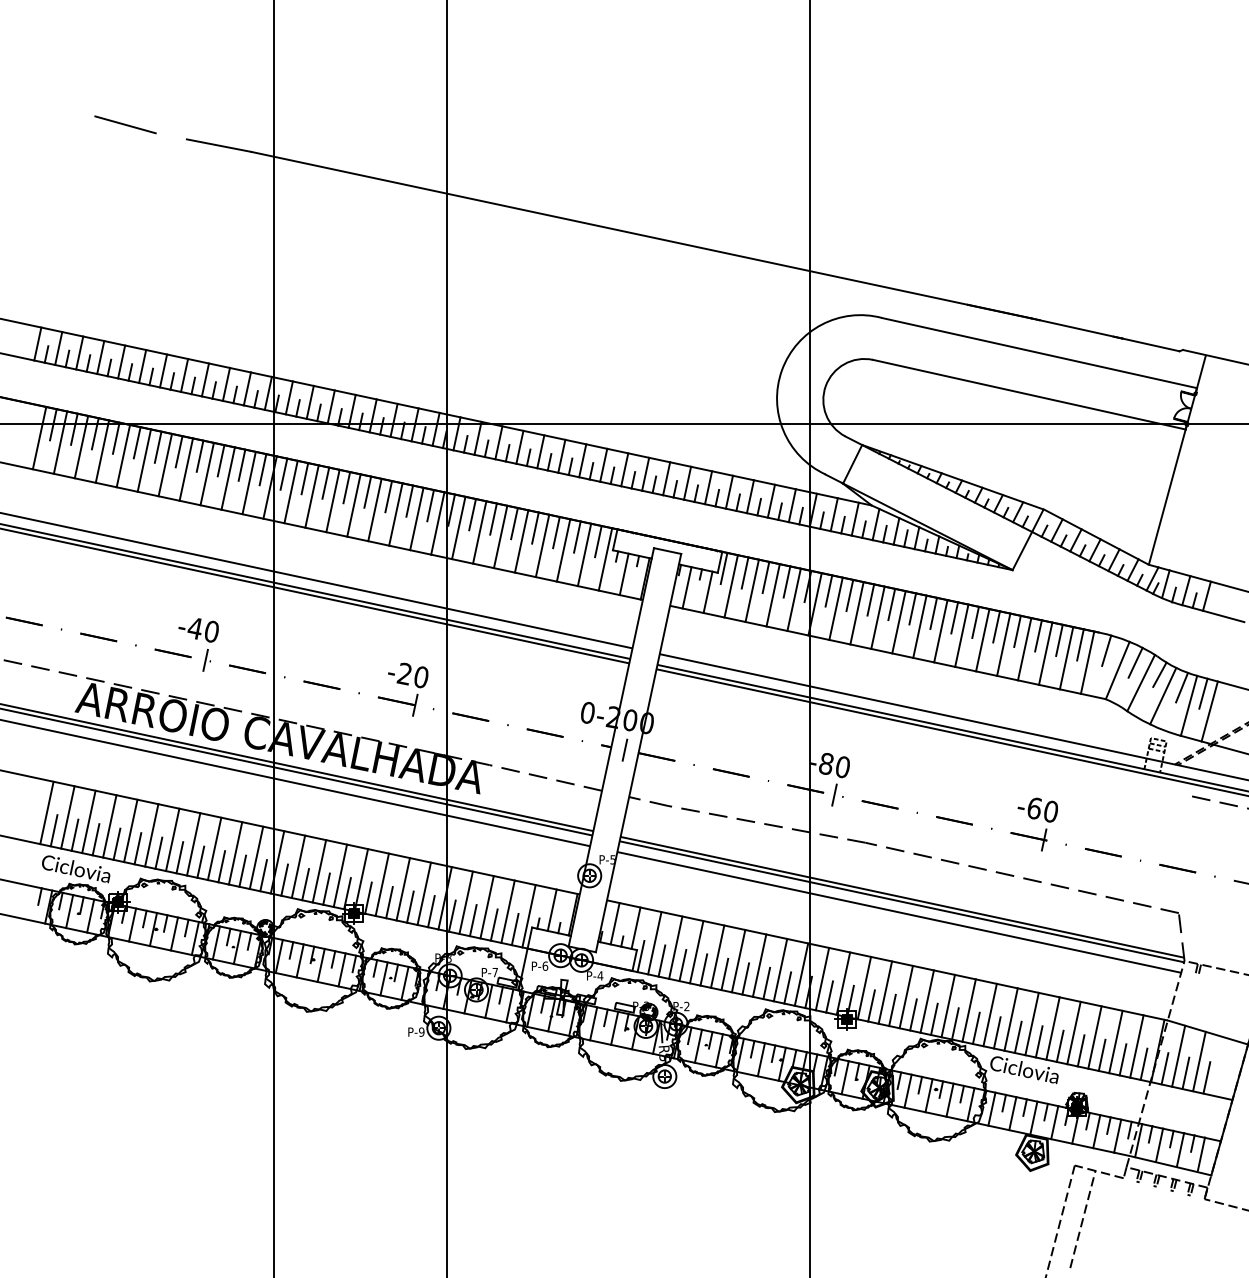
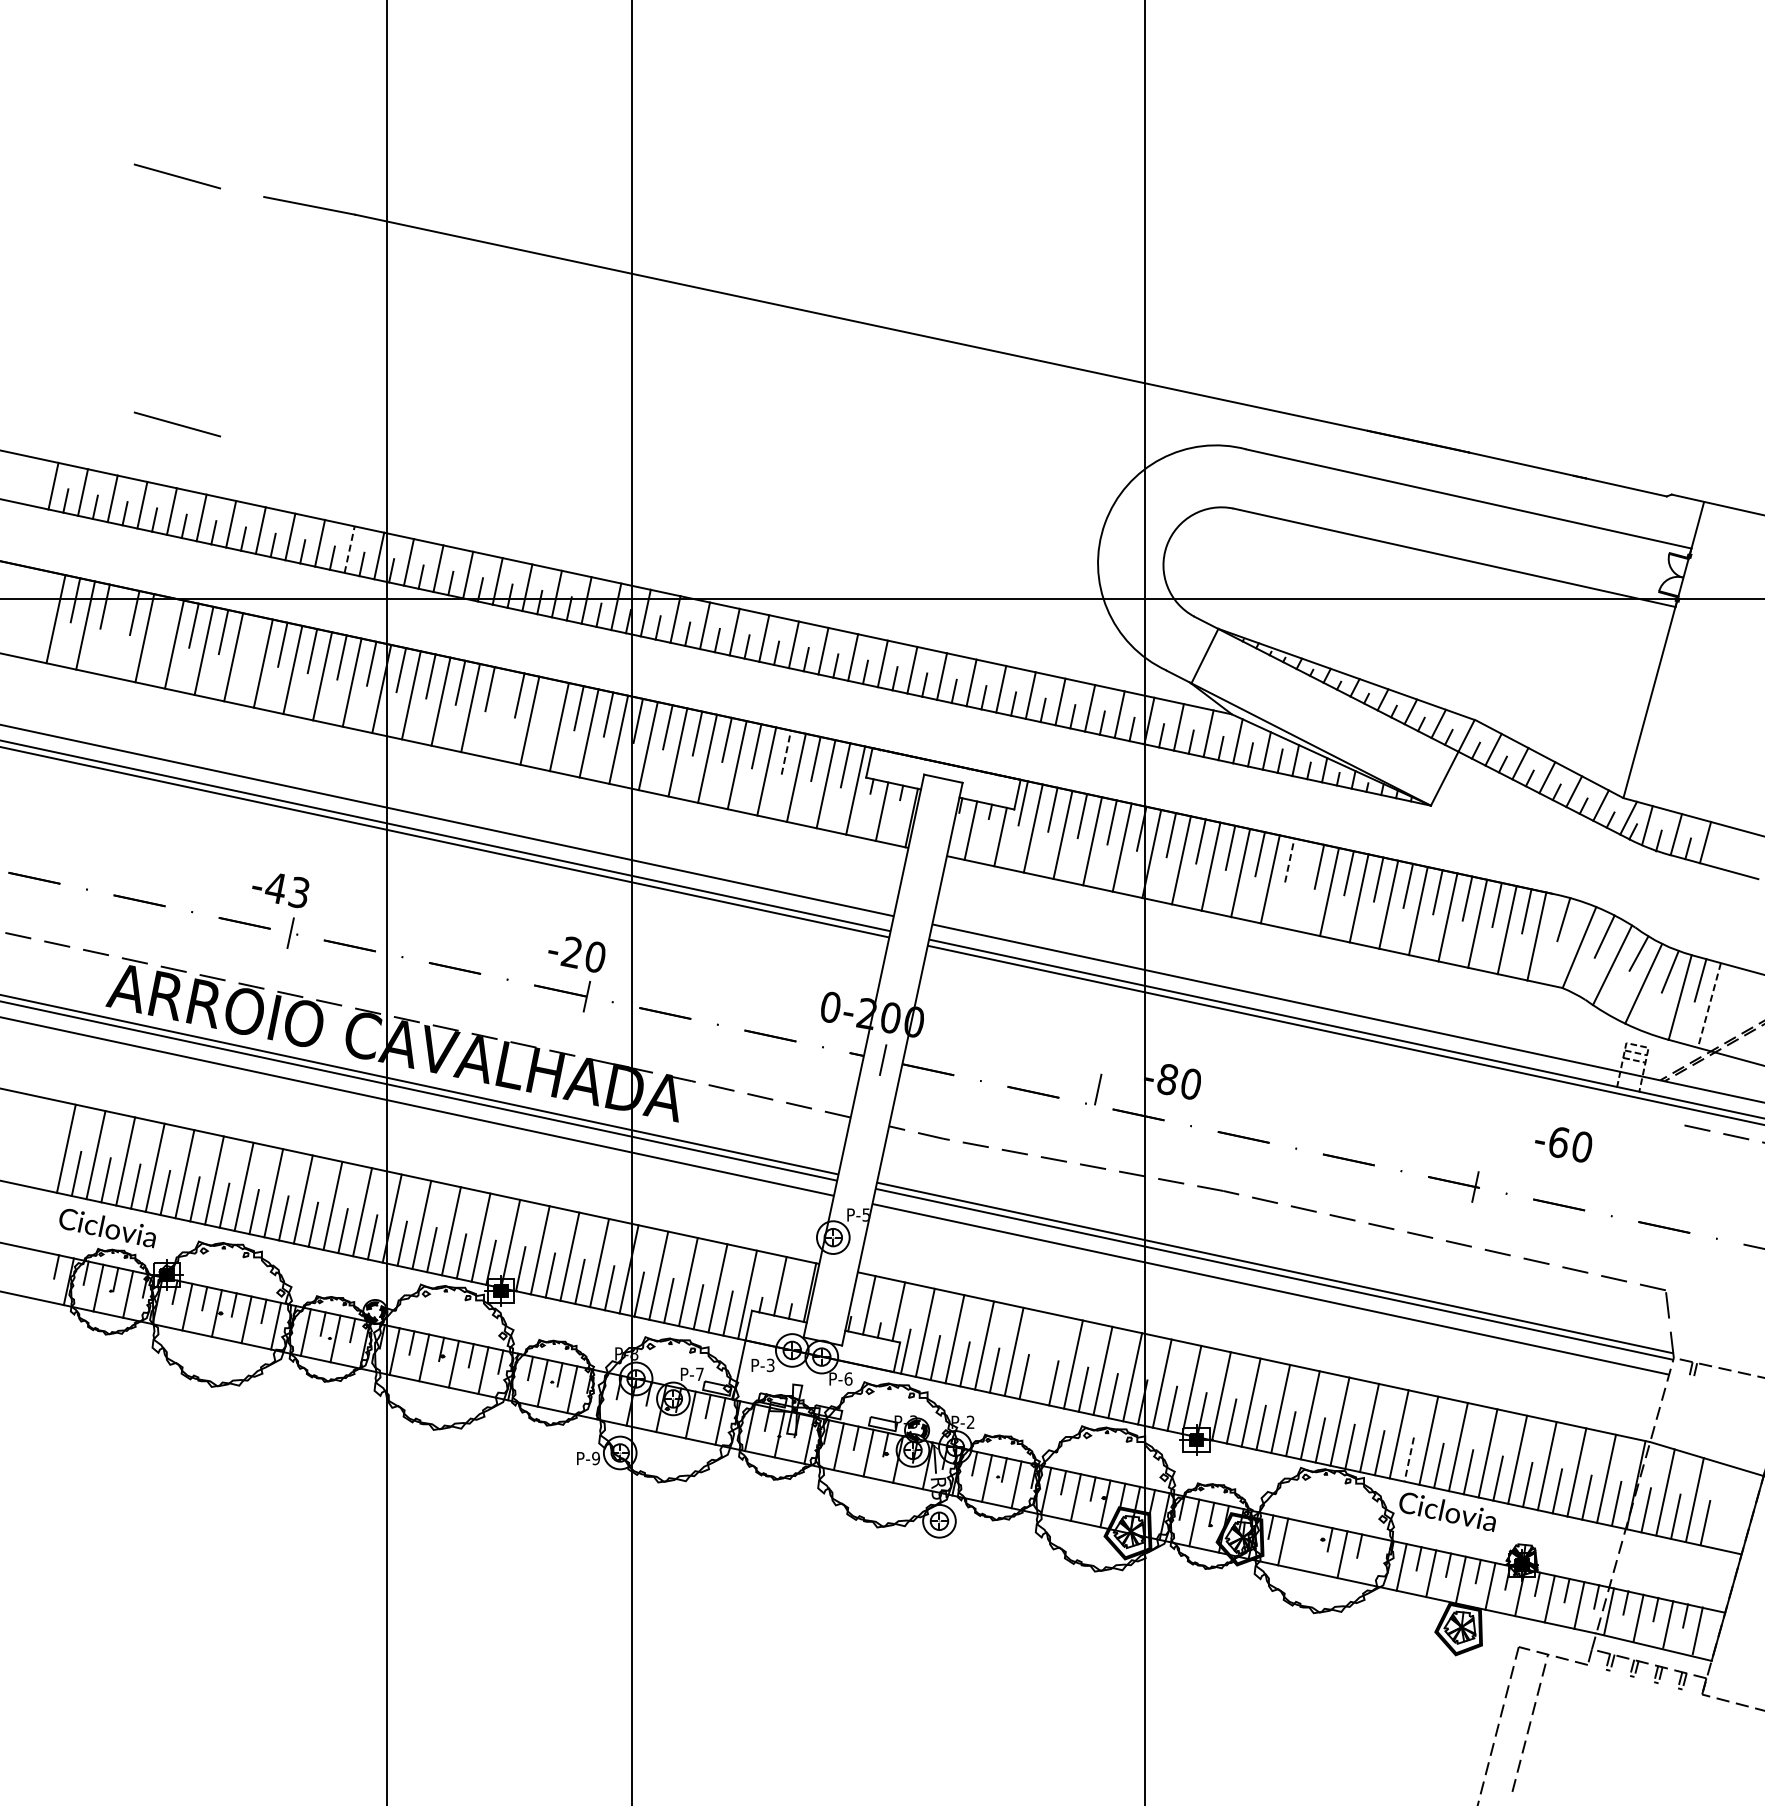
line: (124, 300) -> (176, 424), added
line: (247, 388) -> (349, 549), solid -> dashed
line: (116, 438) -> (164, 619), removed
line: (80, 446) -> (114, 631), removed
line: (178, 451) -> (252, 638), removed
line: (388, 496) -> (549, 701), removed
line: (353, 505) -> (499, 714), removed
line: (556, 532) -> (786, 752), solid -> dashed
line: (912, 608) -> (1289, 860), solid -> dashed
line: (919, 626) -> (1299, 885), removed
text: (211, 631) -> (298, 892), -40 -> -43
line: (1209, 711) -> (1709, 1005), solid -> dashed
line: (834, 795) -> (1098, 1089), moved
text: (1037, 809) -> (1563, 1144), moved
line: (738, 961) -> (1043, 1358), removed
text: (545, 966) -> (770, 1365), P-6 -> P-3
text: (600, 975) -> (848, 1378), P-4 -> P-6
line: (997, 1032) -> (1409, 1459), solid -> dashed
line: (919, 1085) -> (1299, 1533), removed
line: (928, 1095) -> (1312, 1547), removed
line: (971, 1104) -> (1372, 1560), removed

